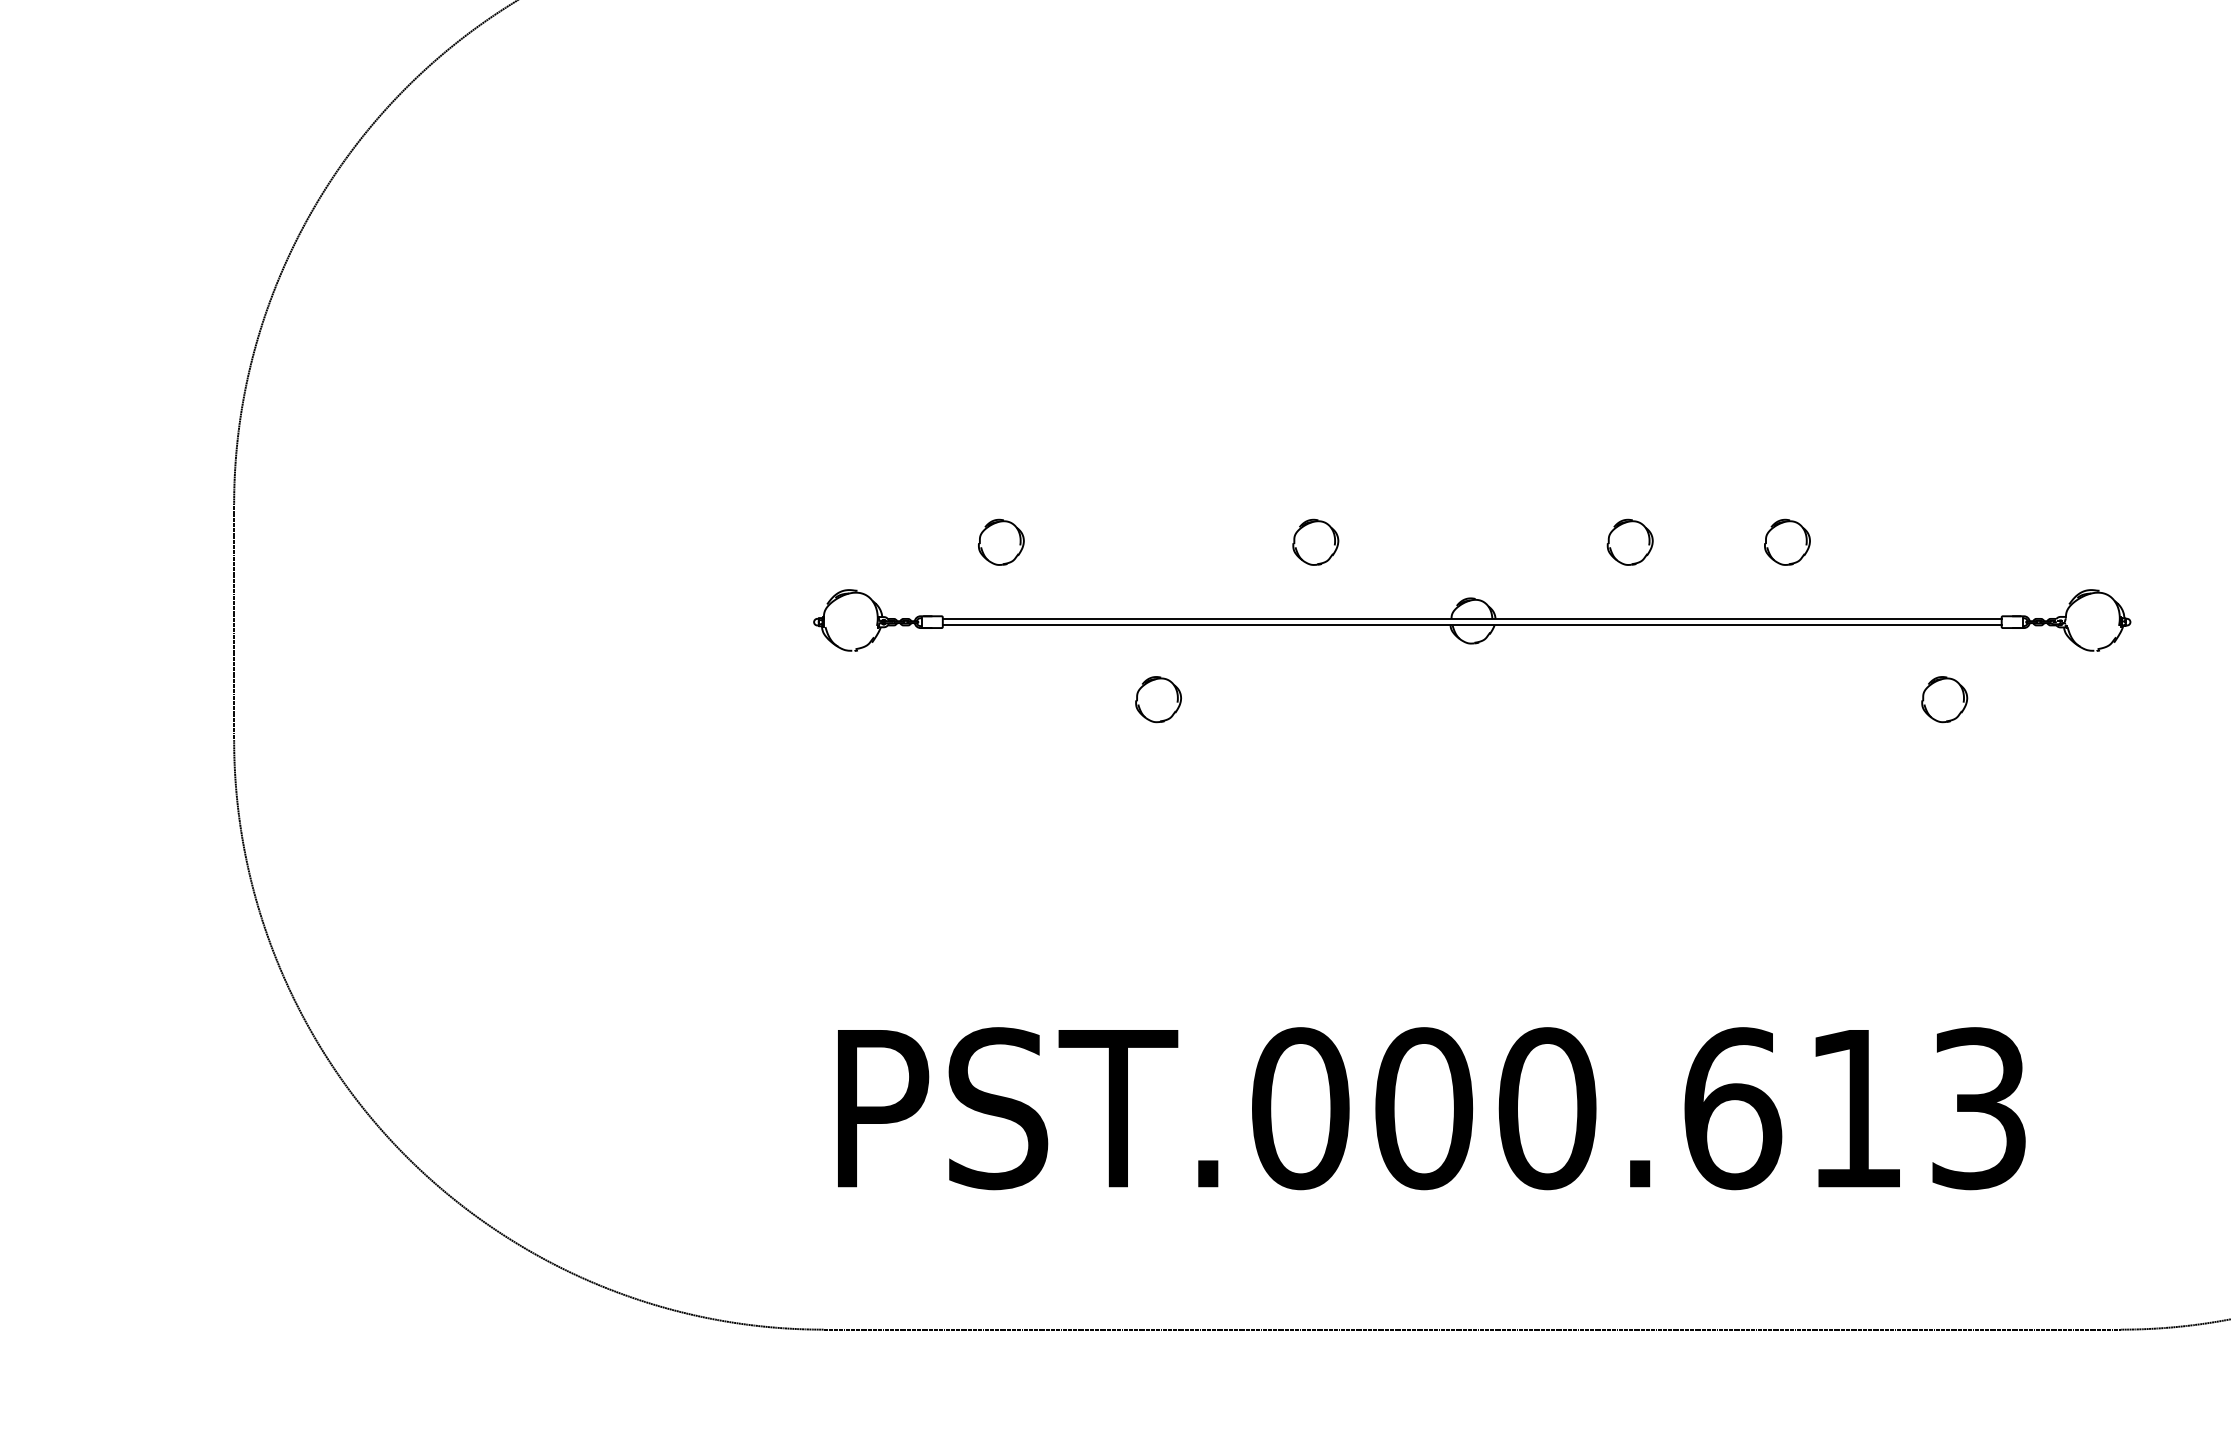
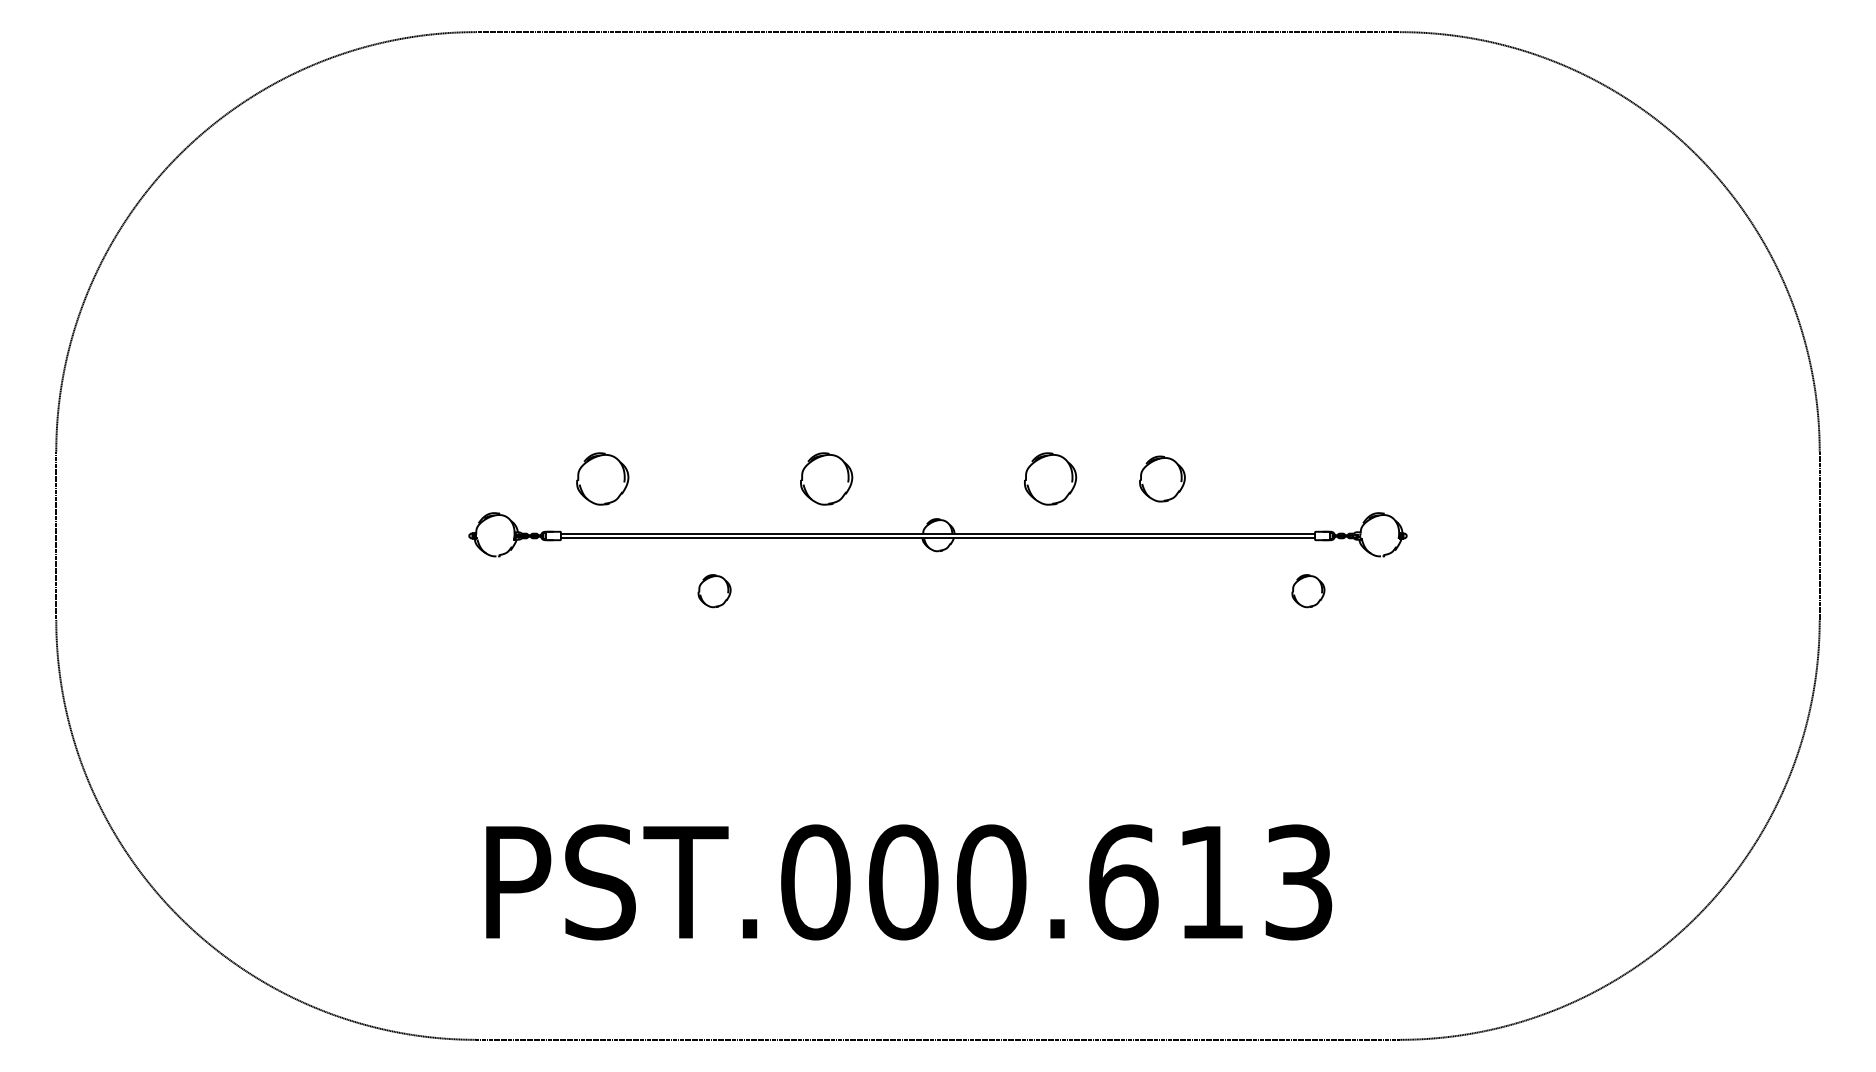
part: (1001, 542) -> (602, 479), size x1.6
part: (1315, 542) -> (826, 479), size x1.6
part: (1630, 542) -> (1050, 479), size x1.6
part: (1787, 542) -> (1162, 479), size x1.4
part: (1944, 700) -> (1308, 591), moved

